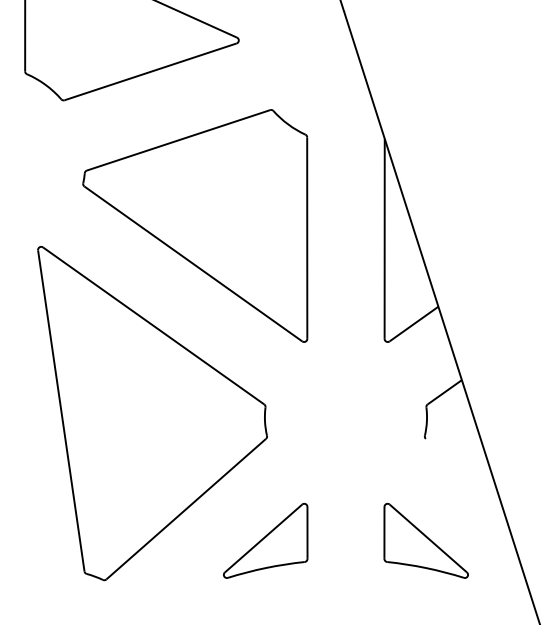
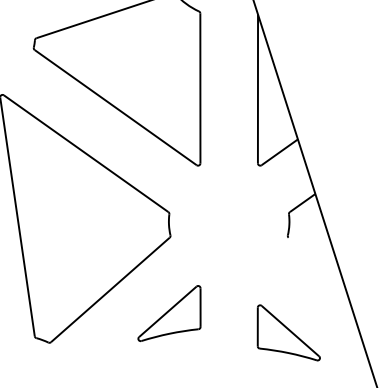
part: (425, 540) -> (288, 332), moved

